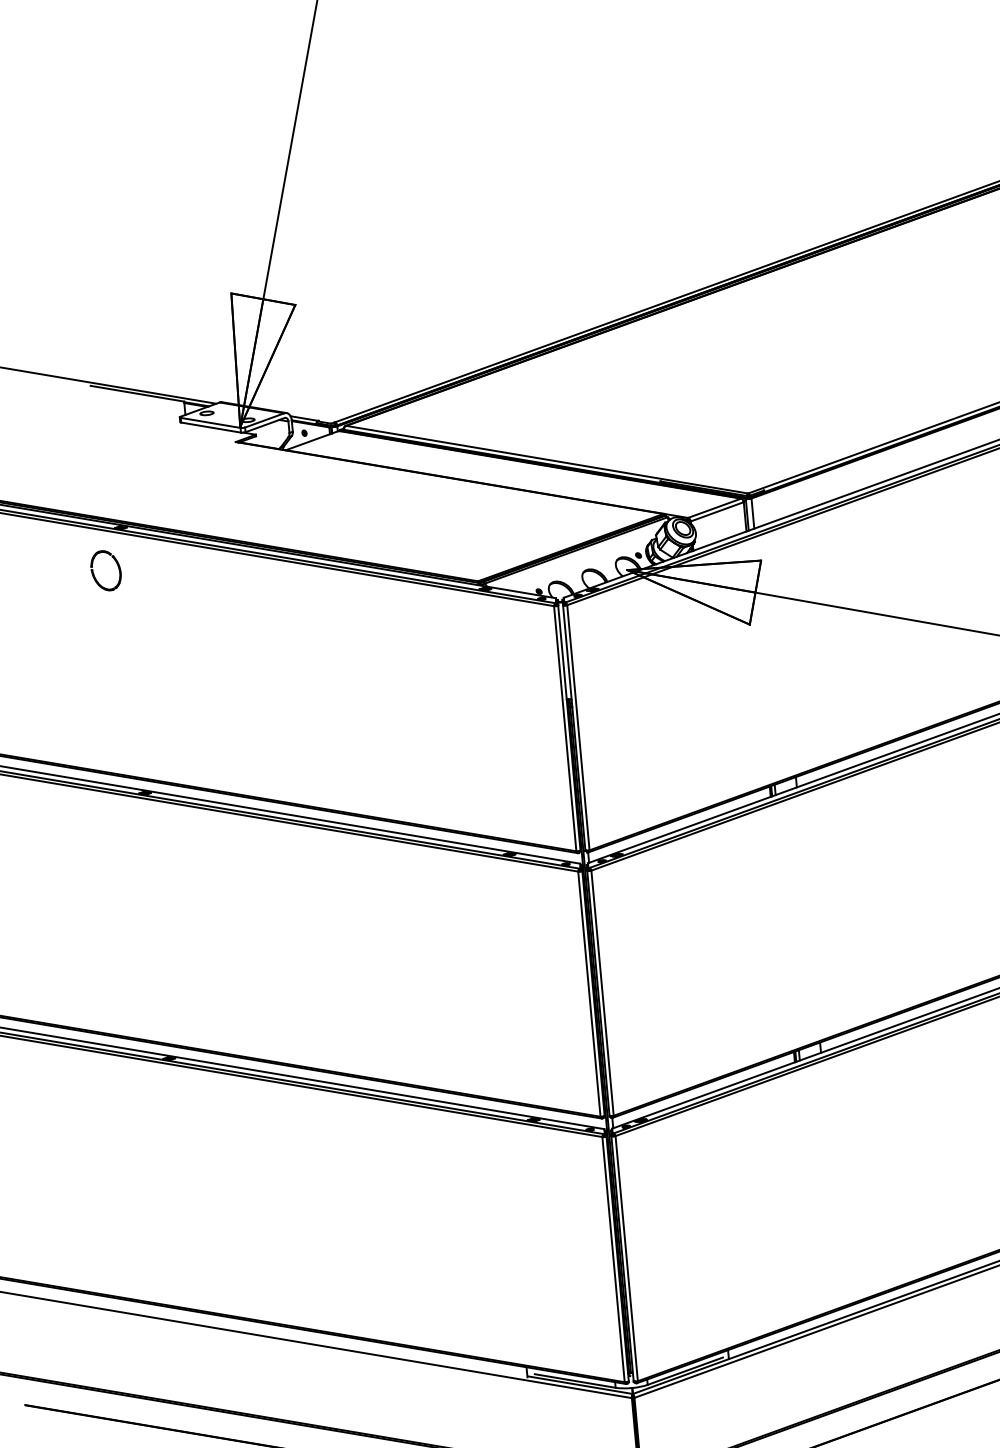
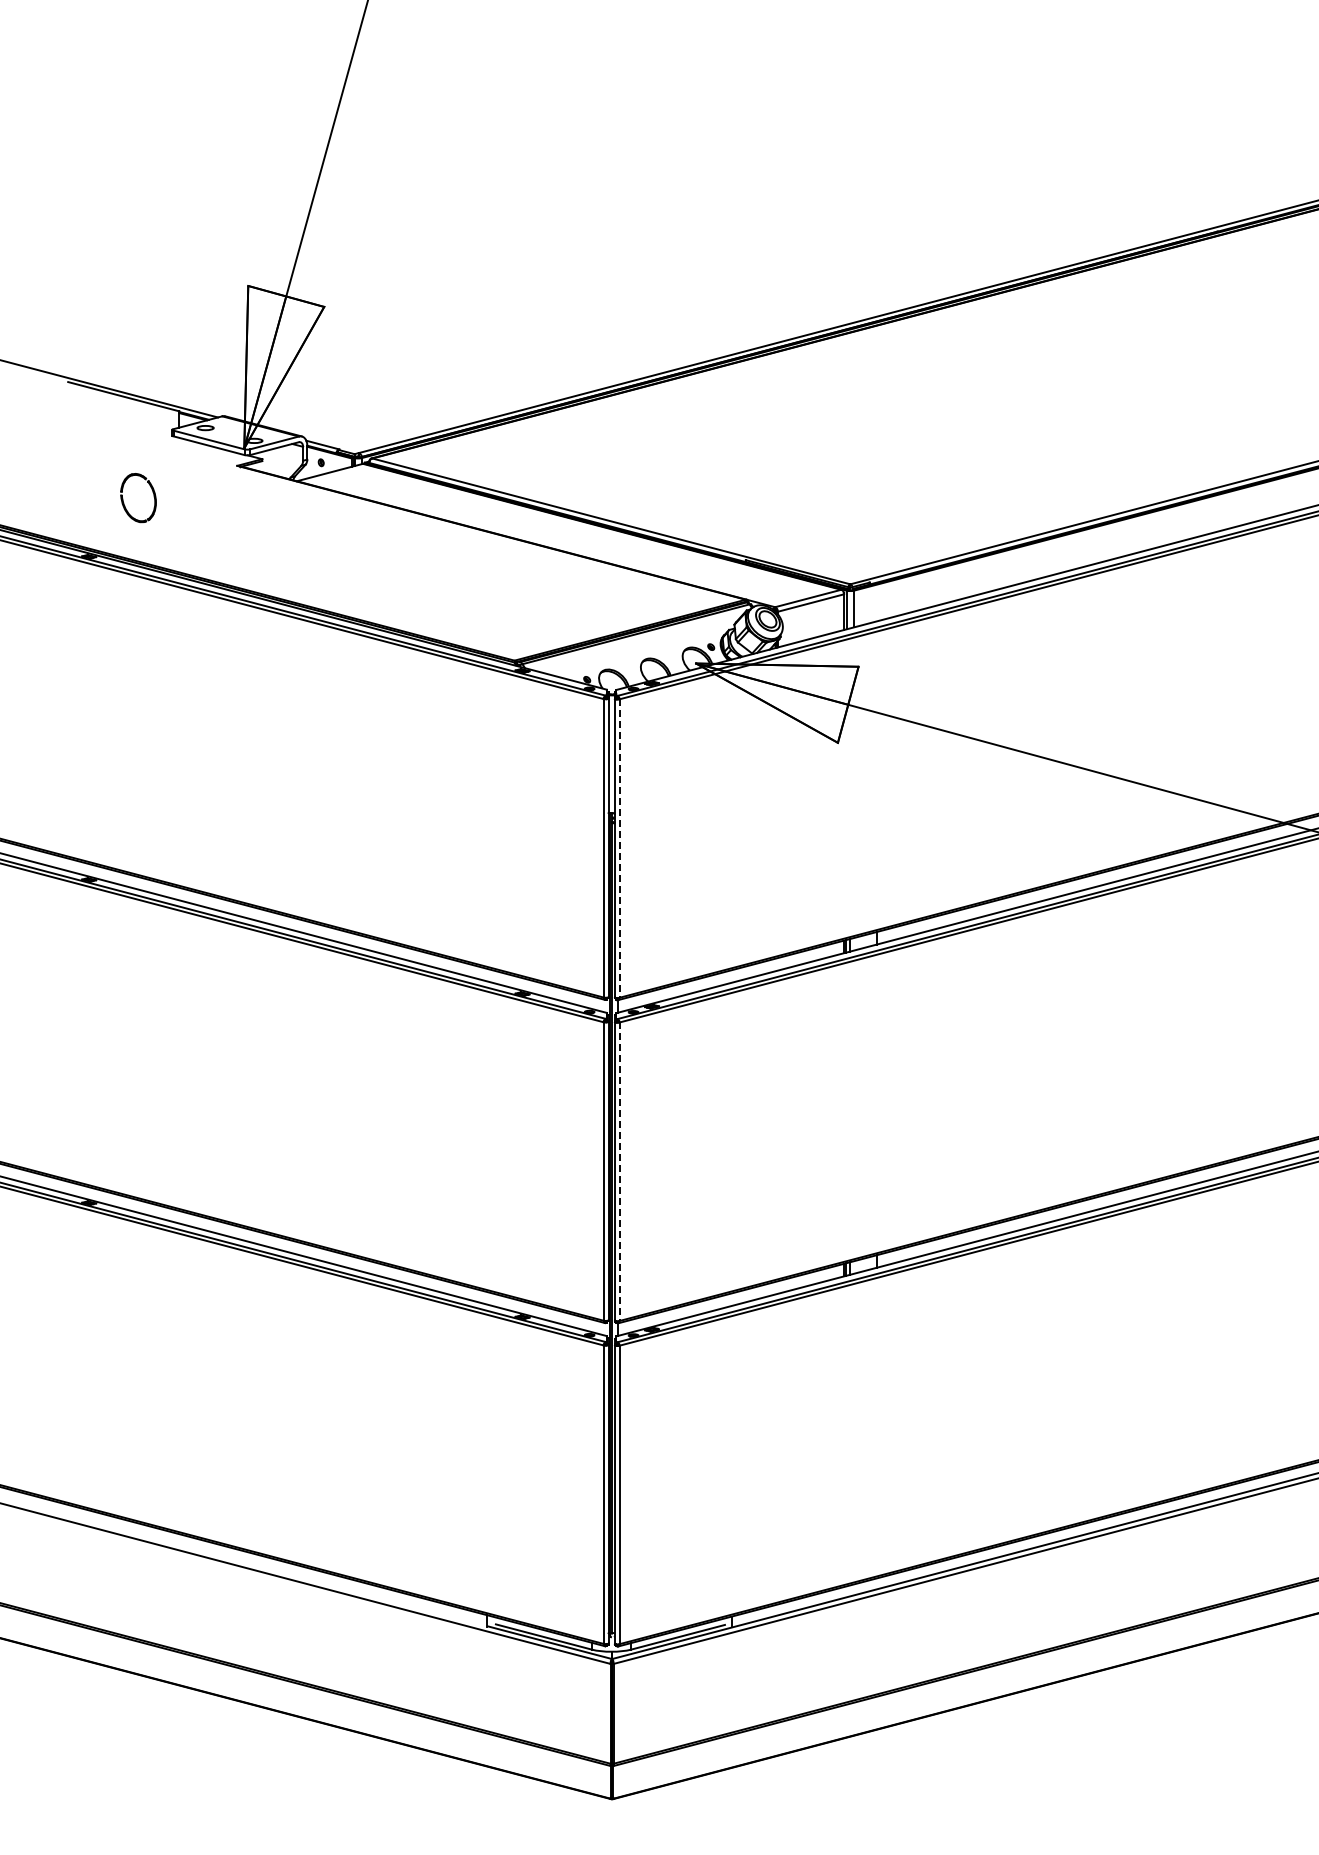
part: (95, 577) -> (125, 505), moved
line: (578, 728) -> (619, 849), solid -> dashed
line: (602, 993) -> (619, 1172), solid -> dashed

